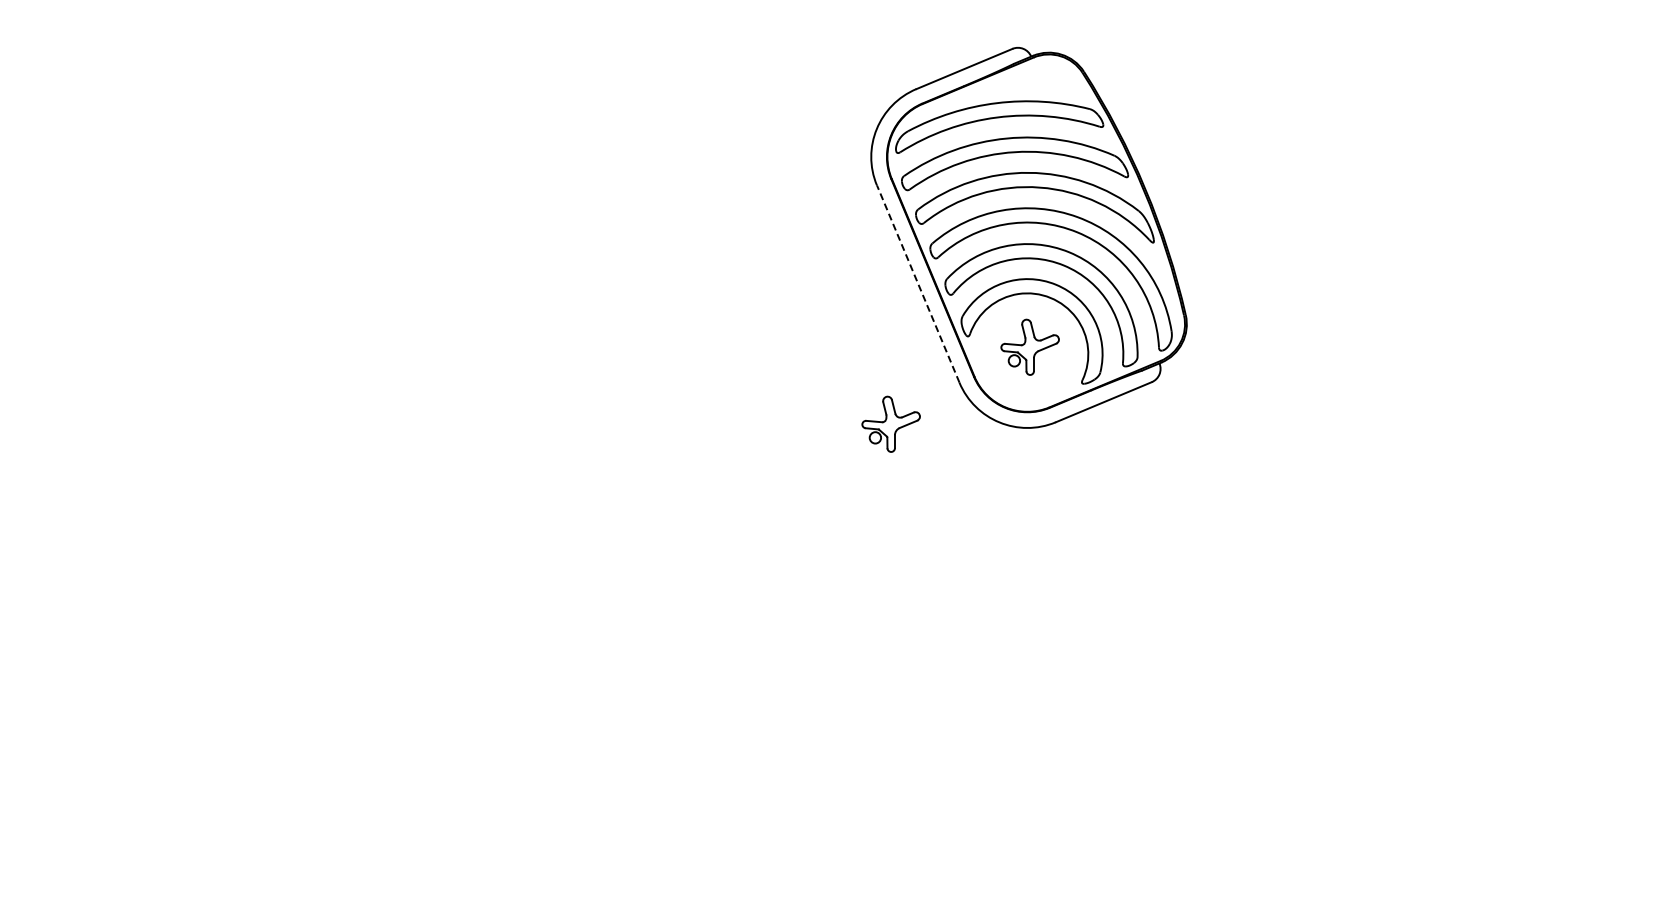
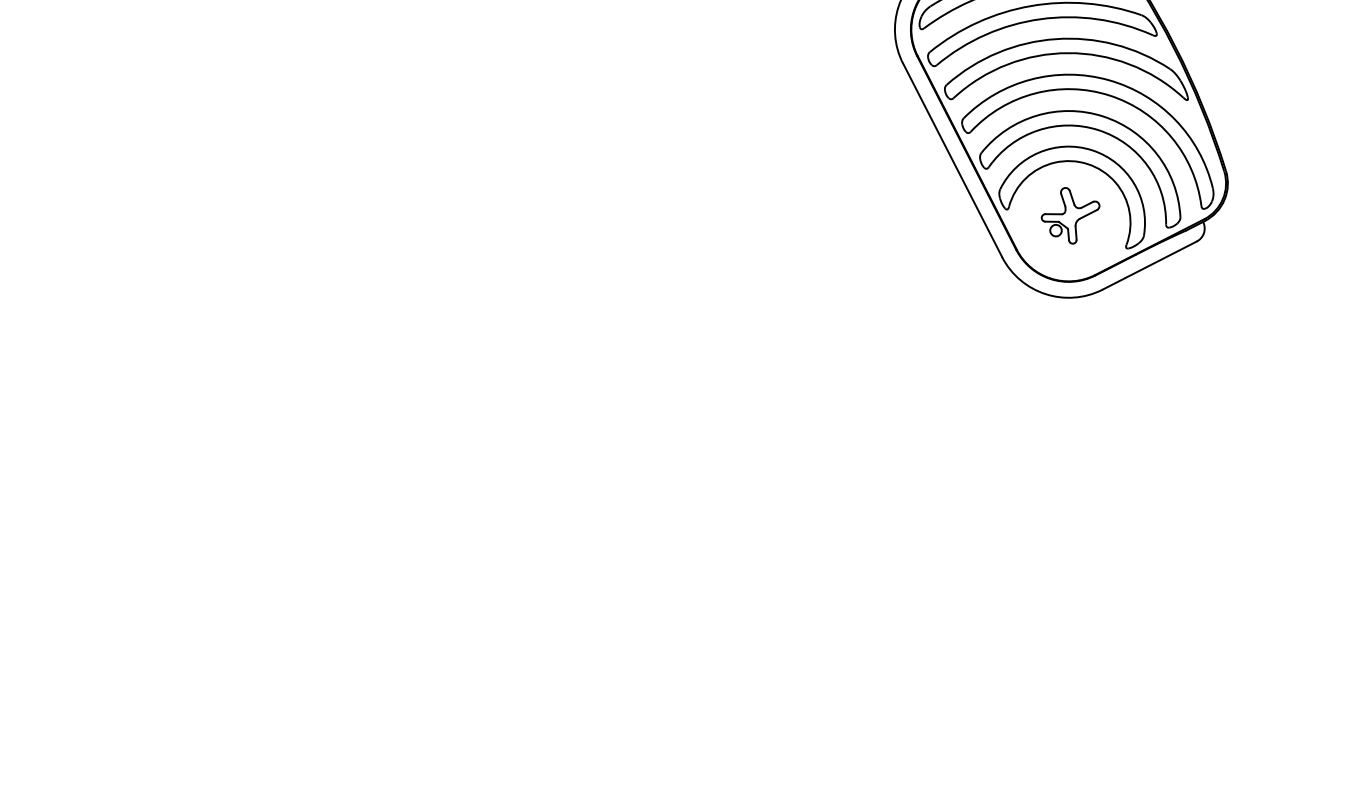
line: (918, 284) -> (952, 160), dashed -> solid
part: (890, 423) -> (935, 303), removed

